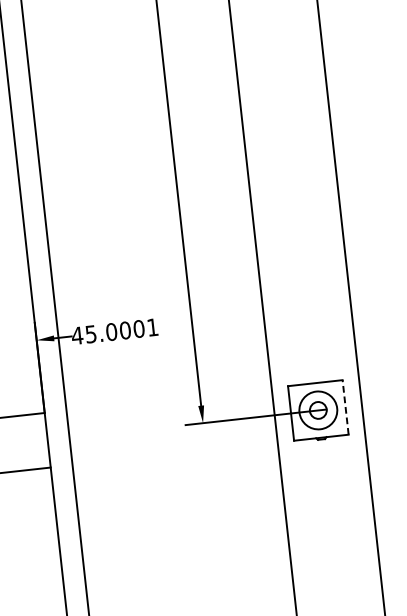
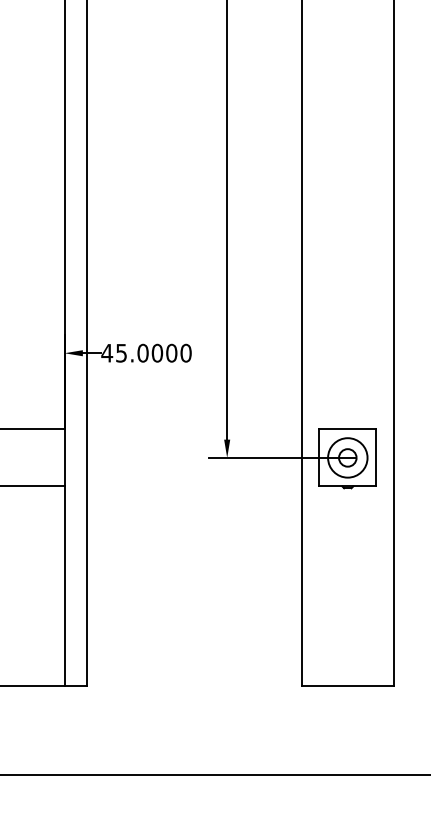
text: (152, 326) -> (185, 352), 45.0001 -> 45.0000
line: (345, 407) -> (376, 457), dashed -> solid

